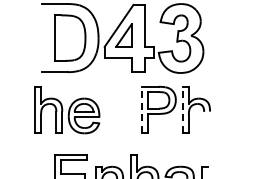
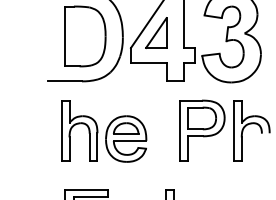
line: (141, 109) -> (179, 130), dashed -> solid
line: (182, 109) -> (233, 130), dashed -> solid
part: (67, 110) -> (104, 131), moved

